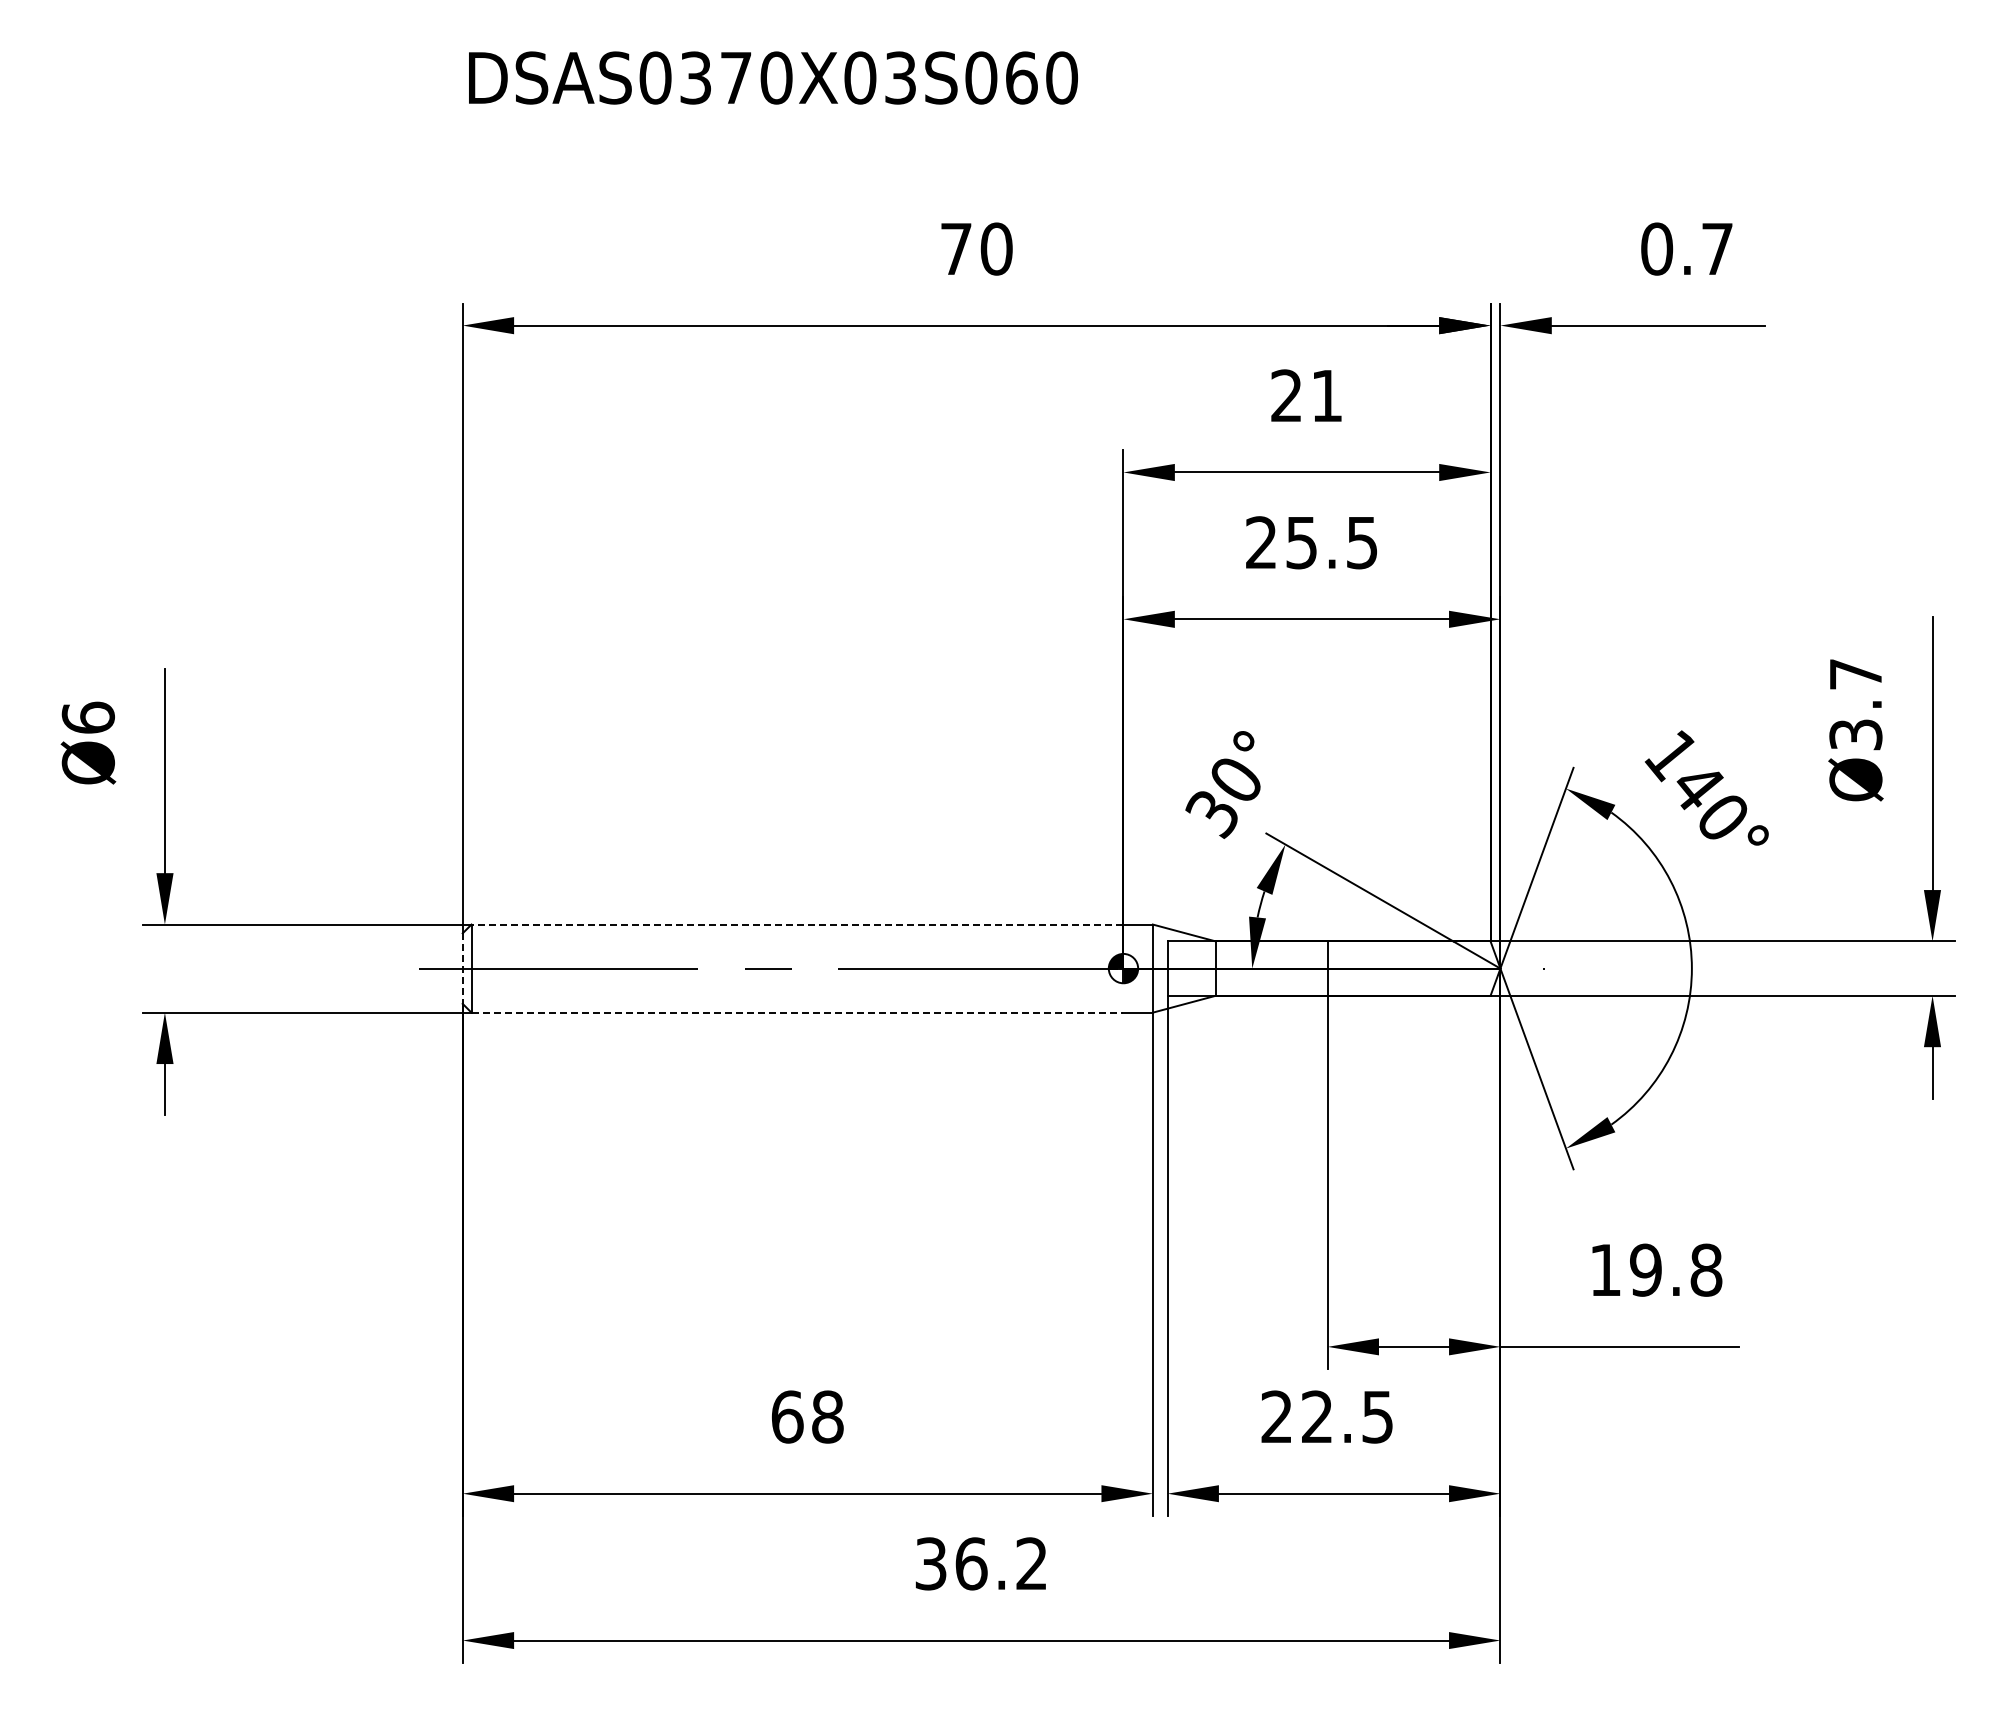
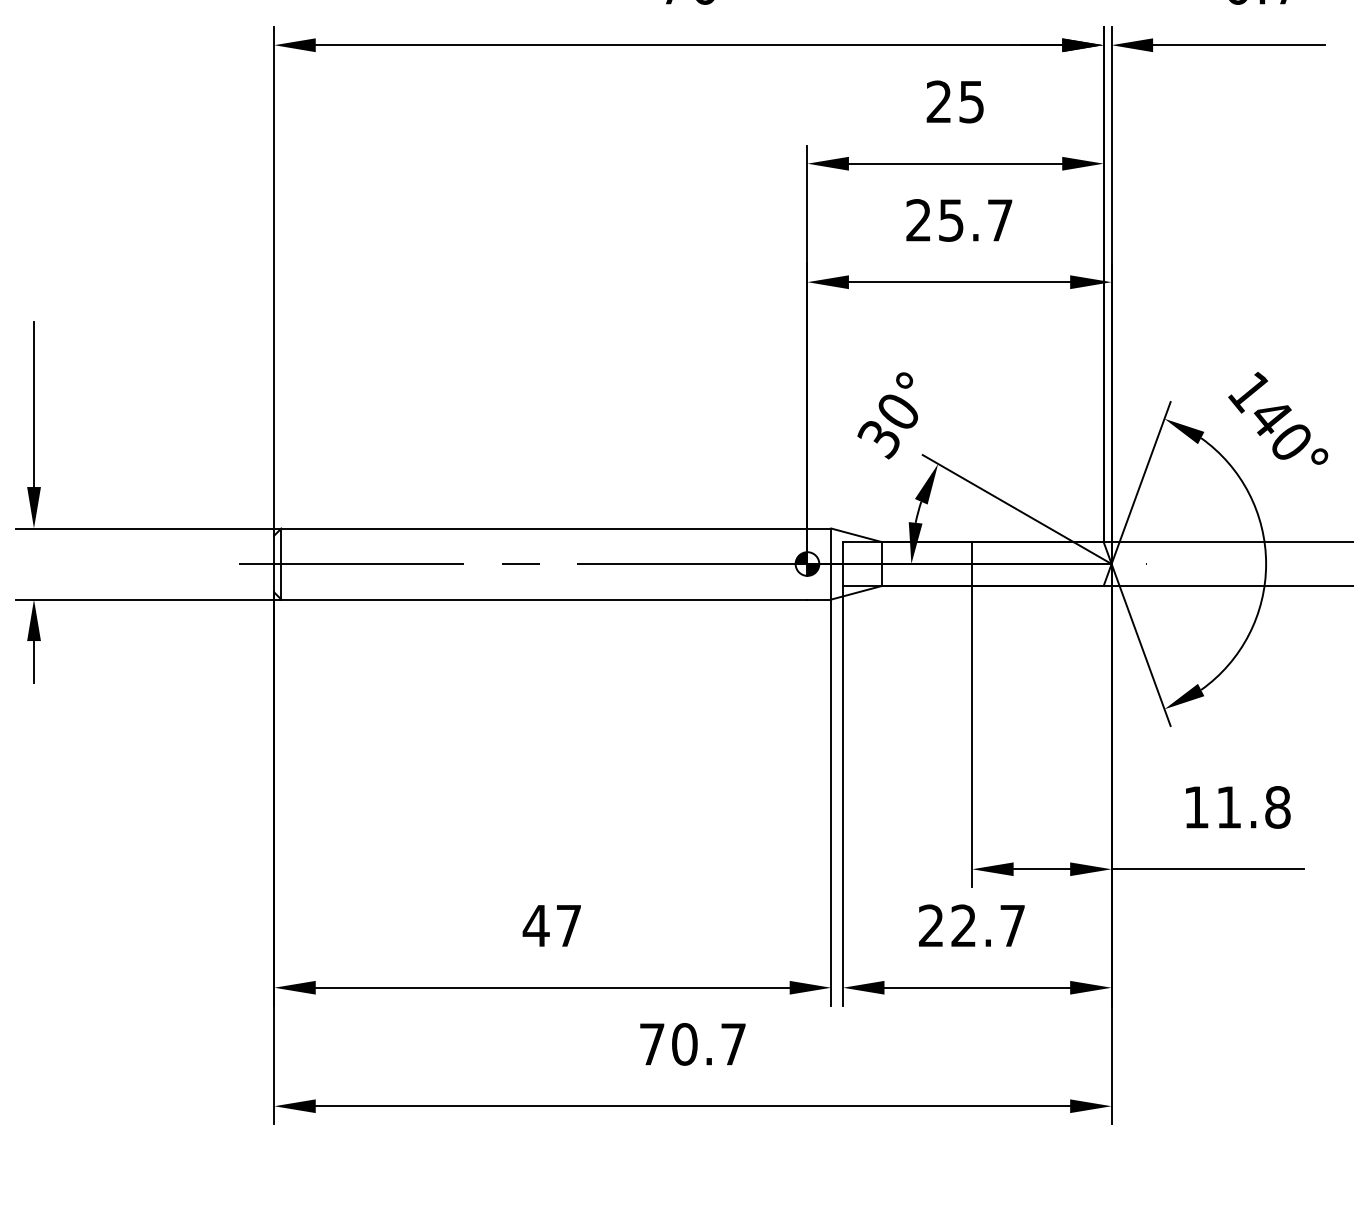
text: (1326, 396) -> (971, 102), 21 -> 25
text: (1362, 543) -> (1000, 221), 25.5 -> 25.7
line: (797, 924) -> (544, 528), dashed -> solid
line: (462, 969) -> (274, 564), dashed -> solid
line: (797, 1012) -> (544, 599), dashed -> solid
text: (1645, 1269) -> (1228, 806), 19.8 -> 11.8
text: (806, 1416) -> (551, 925), 68 -> 47
text: (1377, 1417) -> (1012, 926), 22.5 -> 22.7
text: (980, 1563) -> (692, 1044), 36.2 -> 70.7

